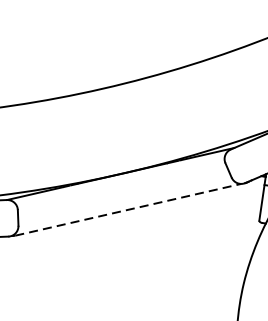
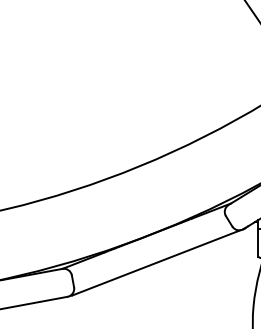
line: (128, 209) -> (156, 262), dashed -> solid

